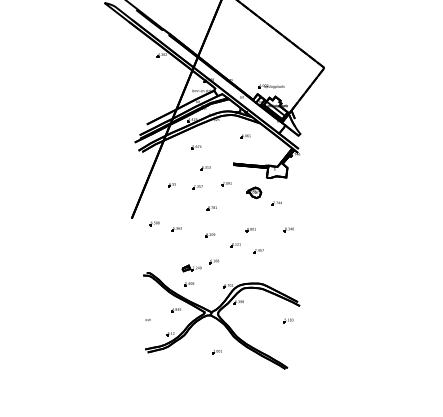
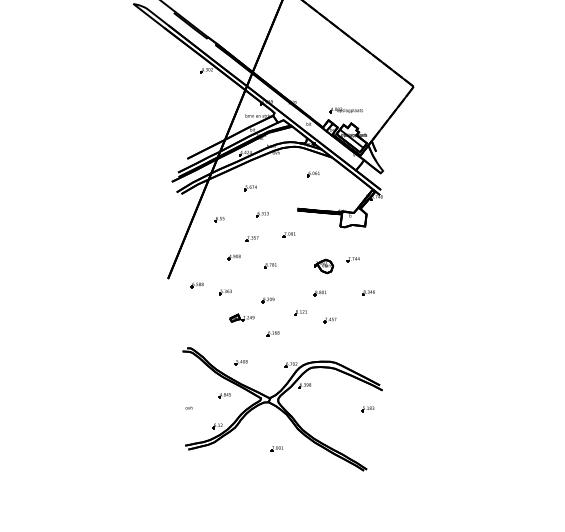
part: (171, 185) -> (218, 220), moved
part: (254, 192) -> (324, 266), moved
part: (183, 201) -> (234, 257), added
part: (191, 268) -> (241, 318), moved

